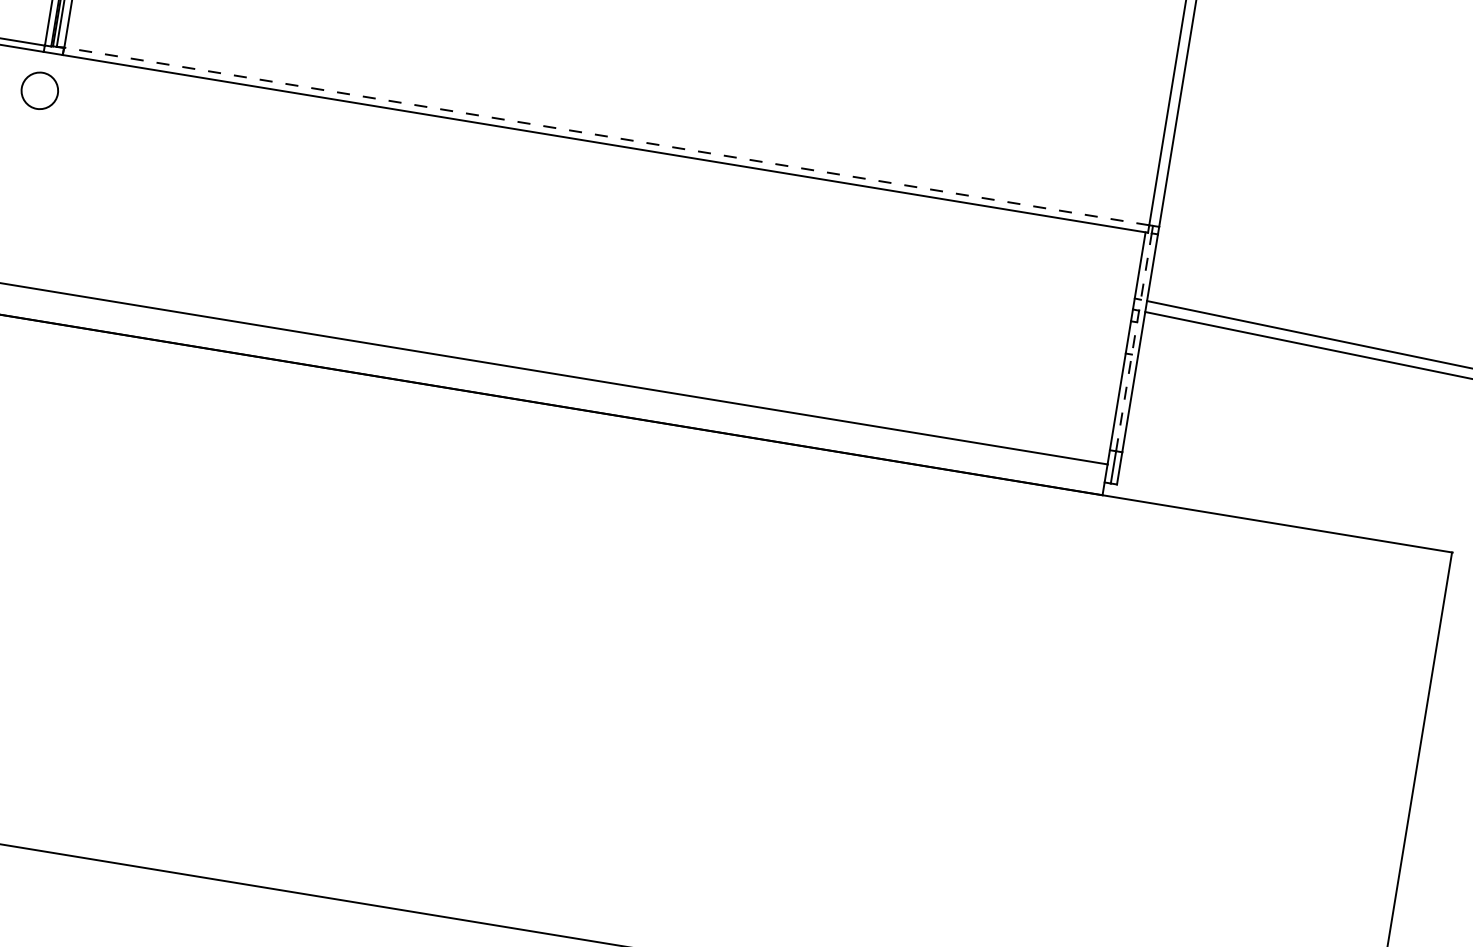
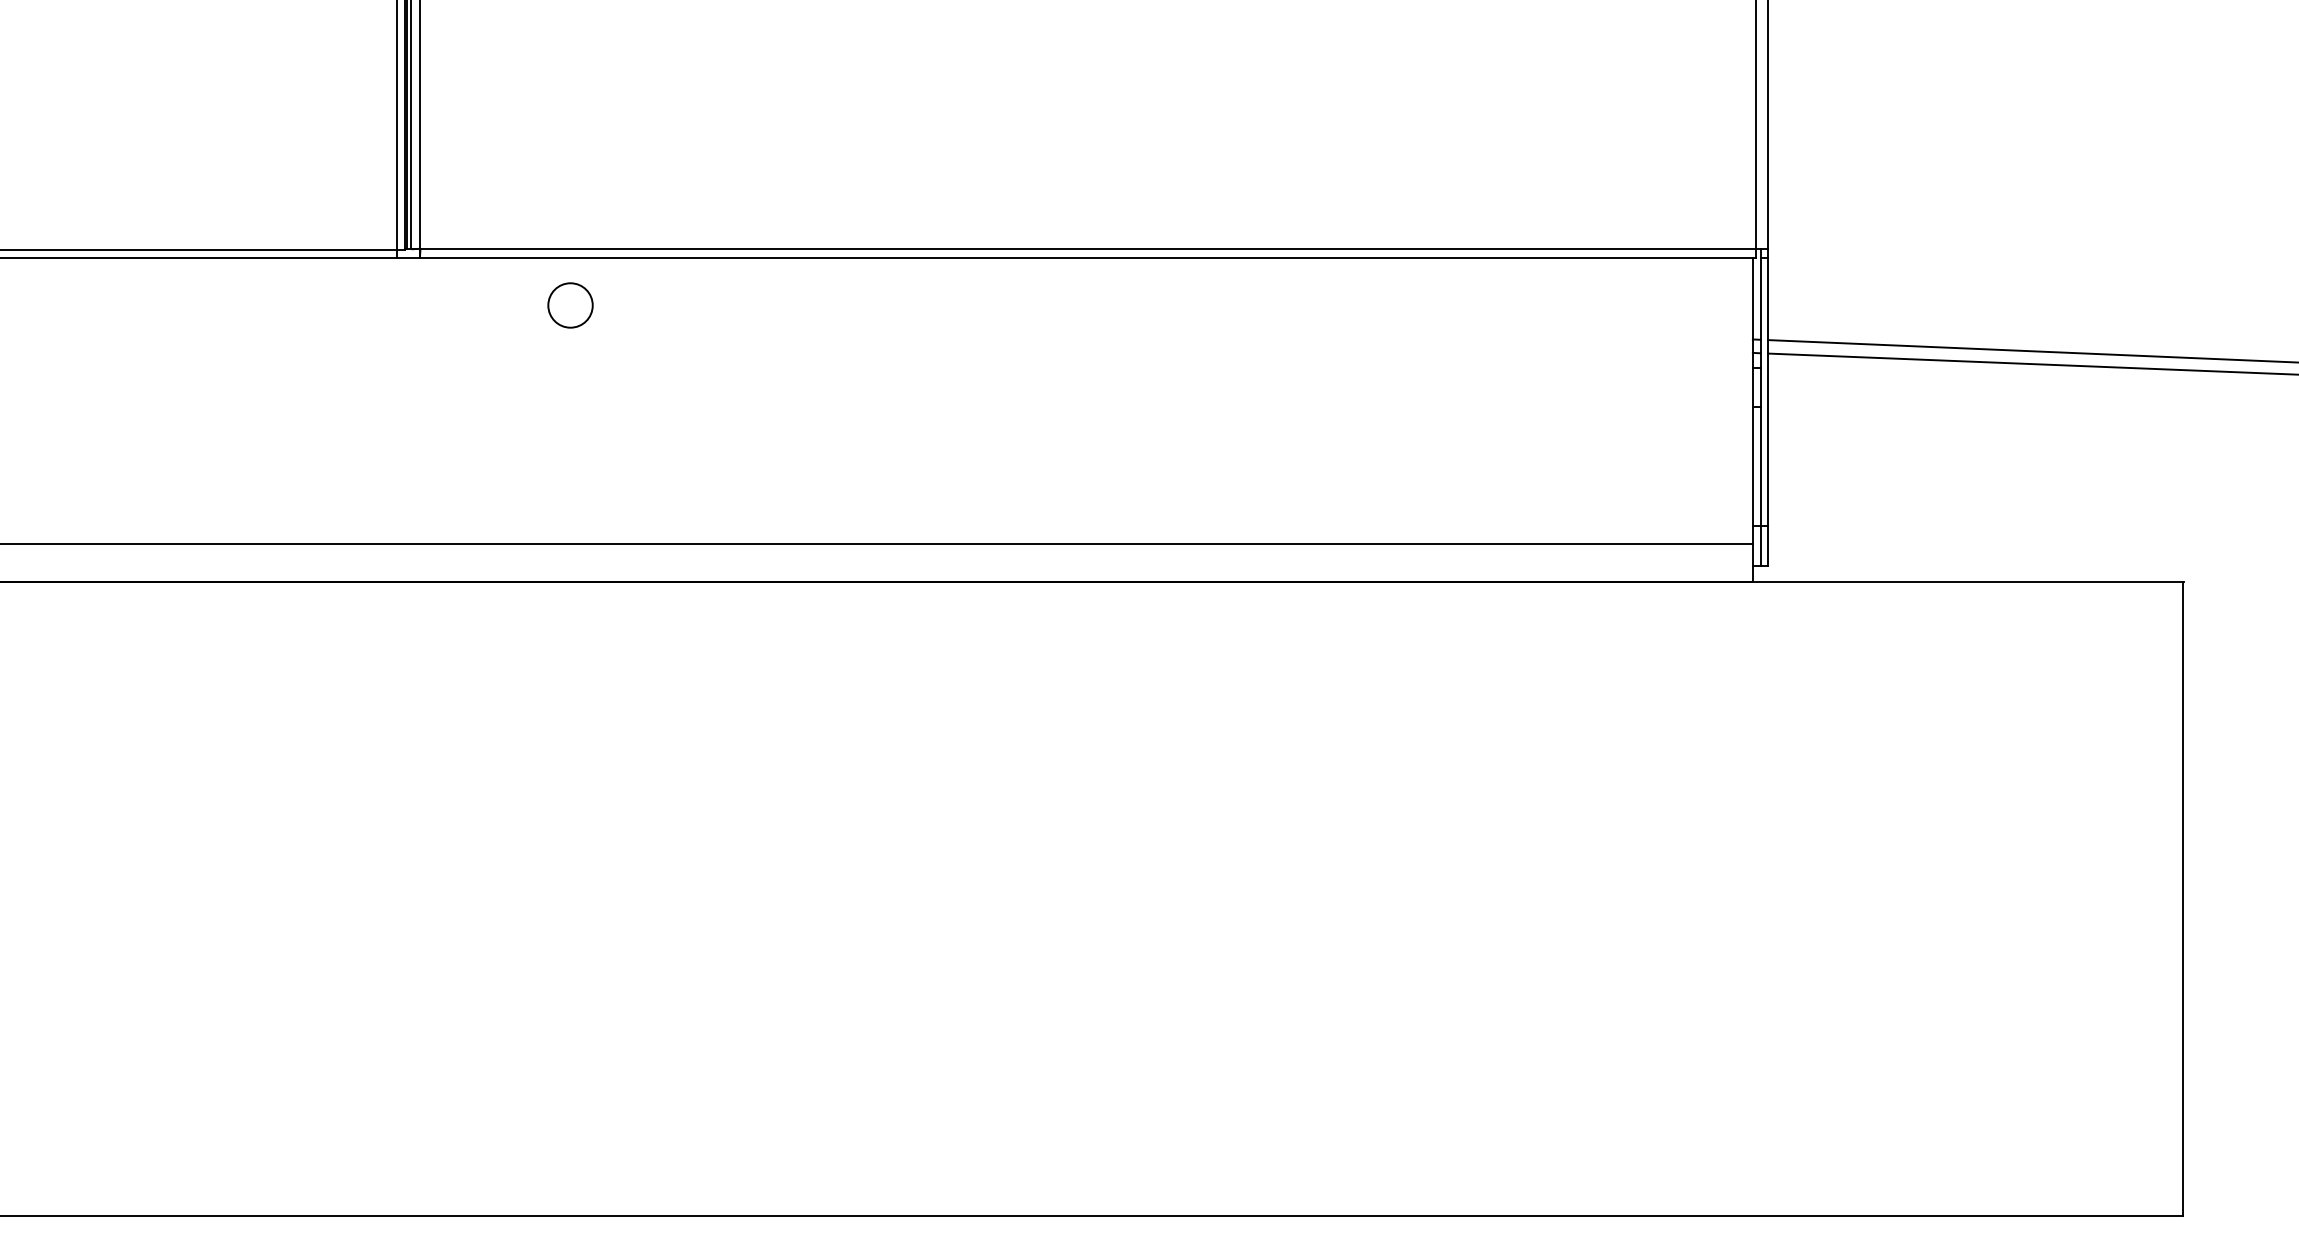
circle: (39, 90) -> (570, 305), moved
line: (607, 136) -> (1088, 248), dashed -> solid
line: (1134, 341) -> (1760, 391), dashed -> solid

